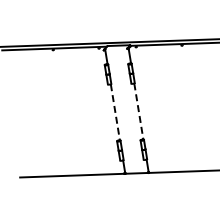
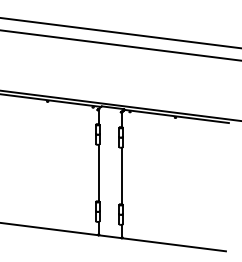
line: (139, 111) -> (122, 176), dashed -> solid
line: (115, 112) -> (99, 173), dashed -> solid

